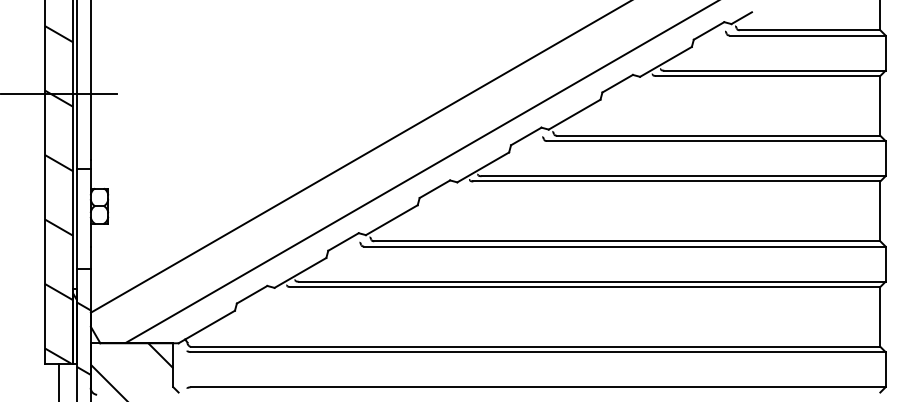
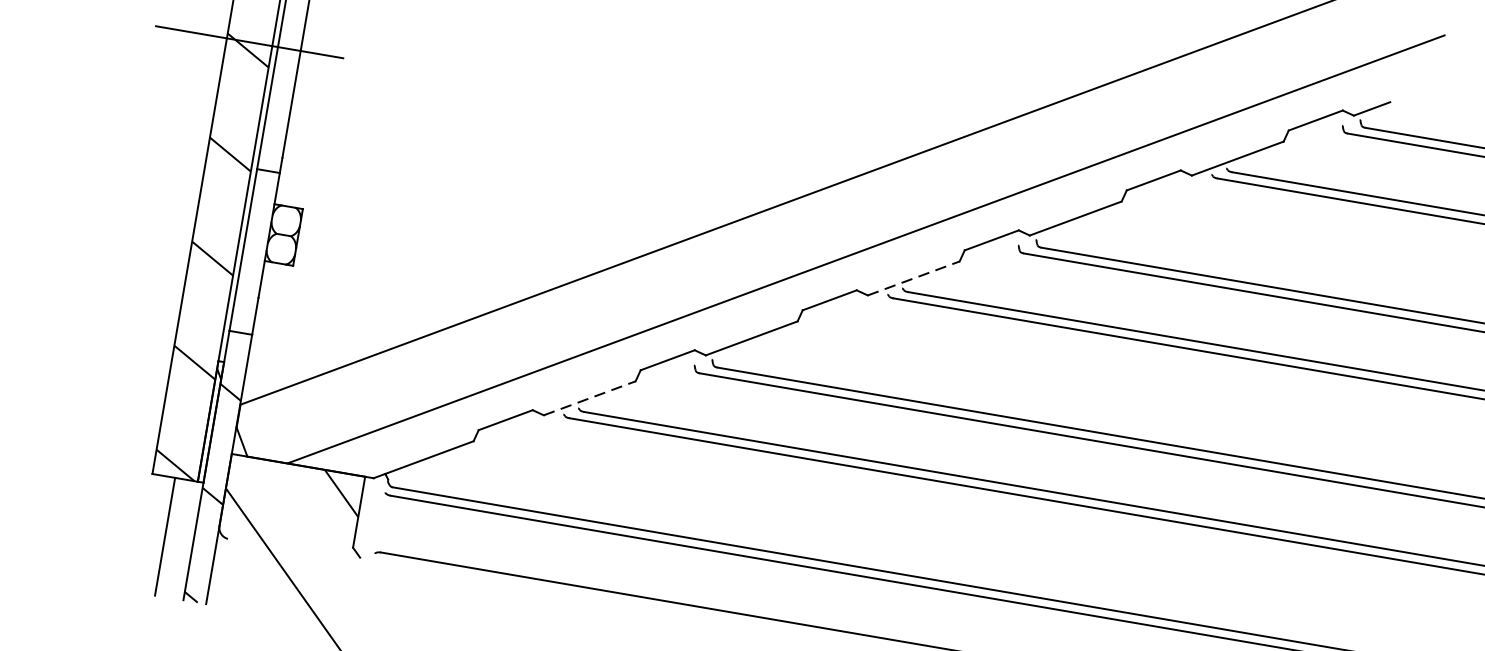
line: (483, 167) -> (914, 278), solid -> dashed
line: (300, 272) -> (589, 397), solid -> dashed

